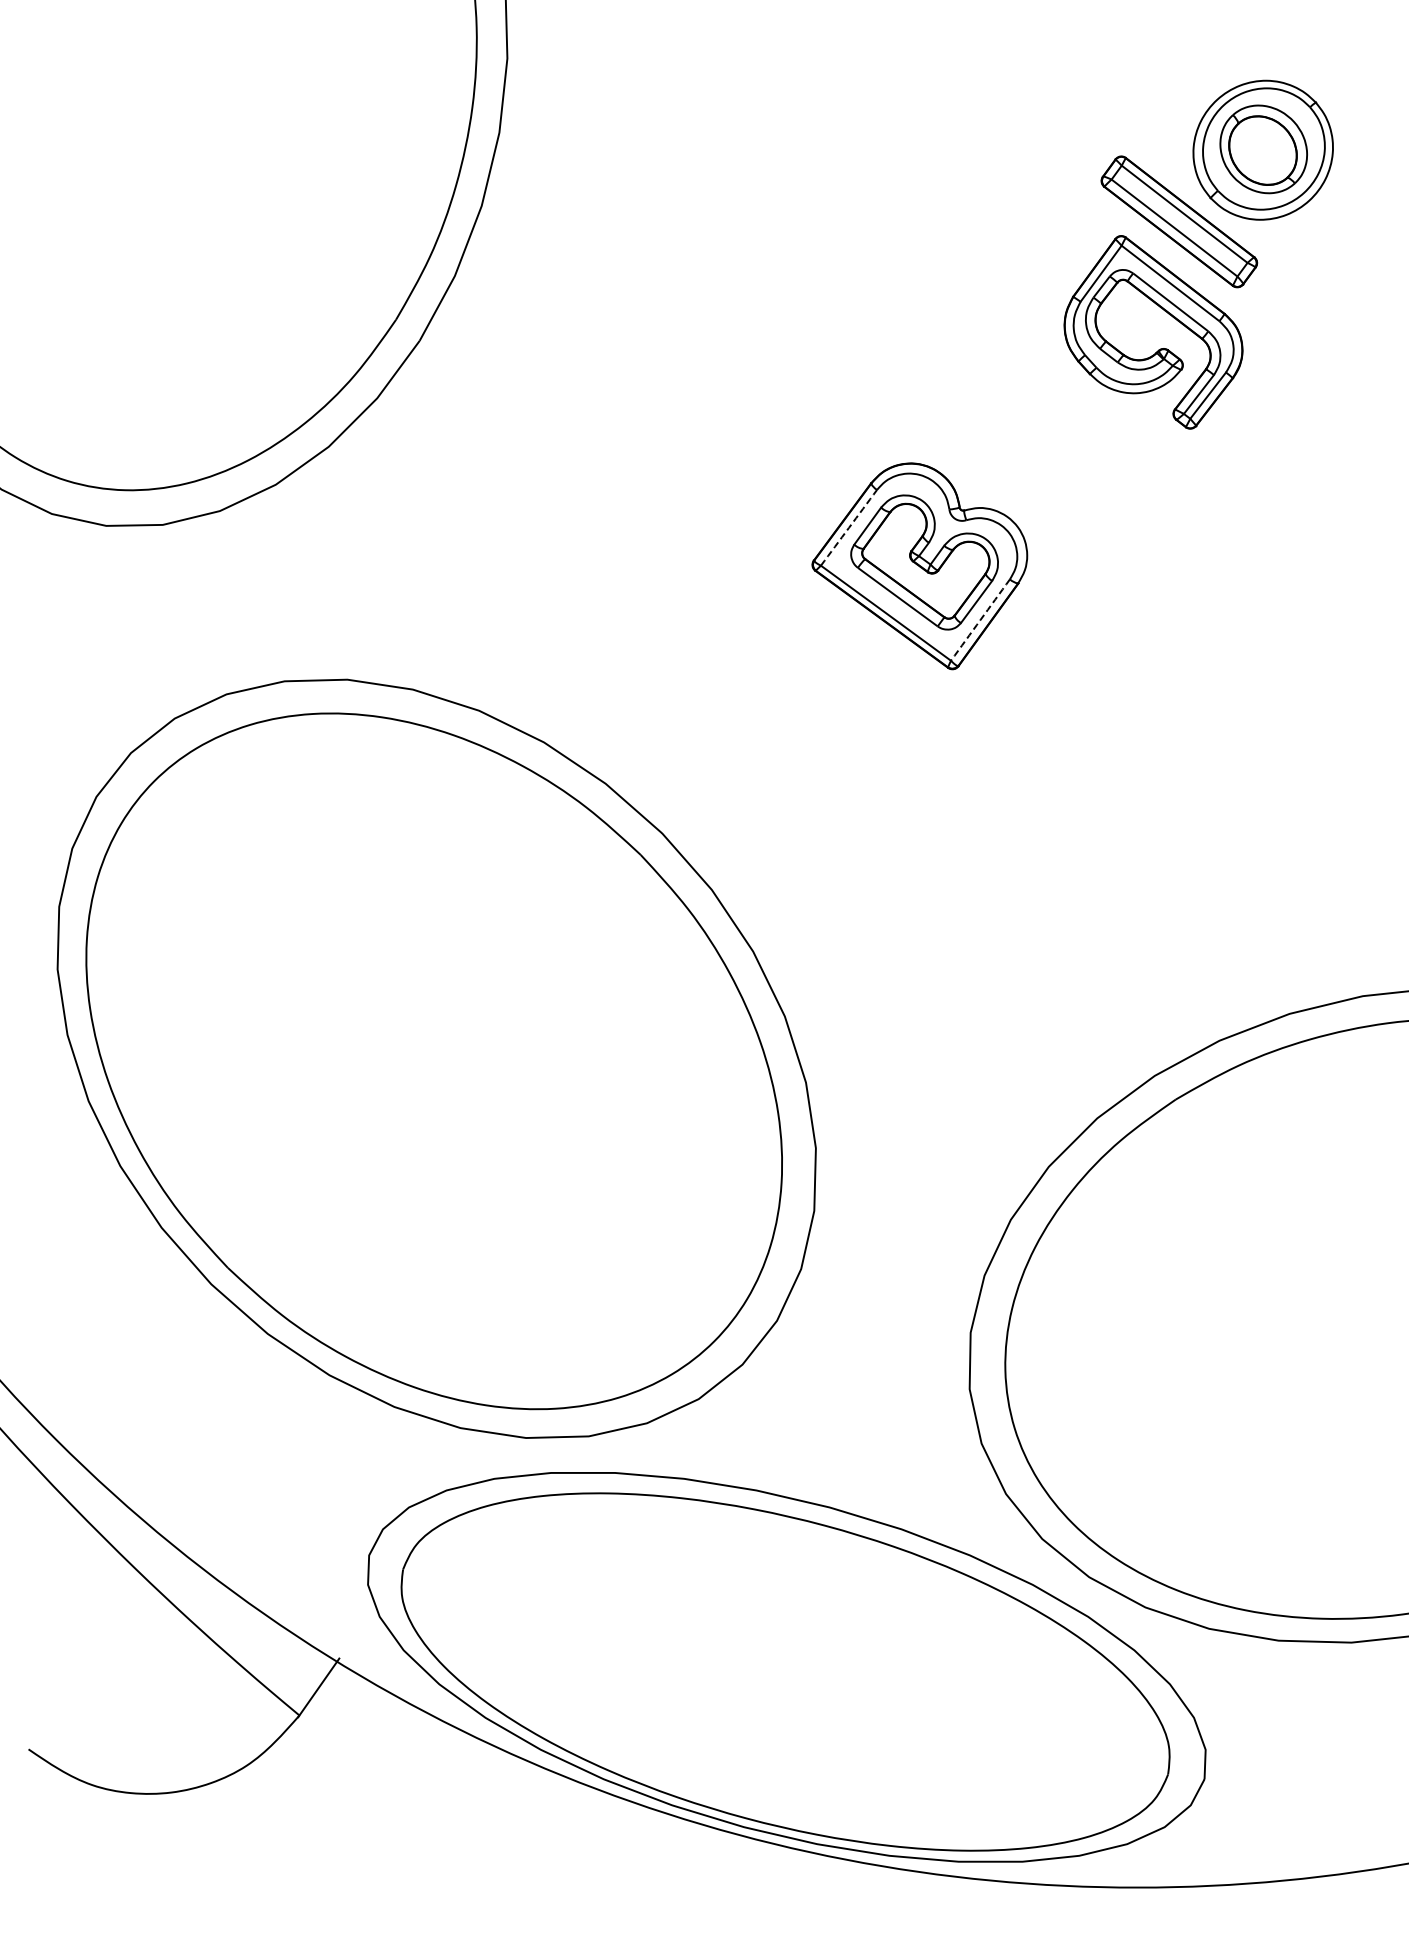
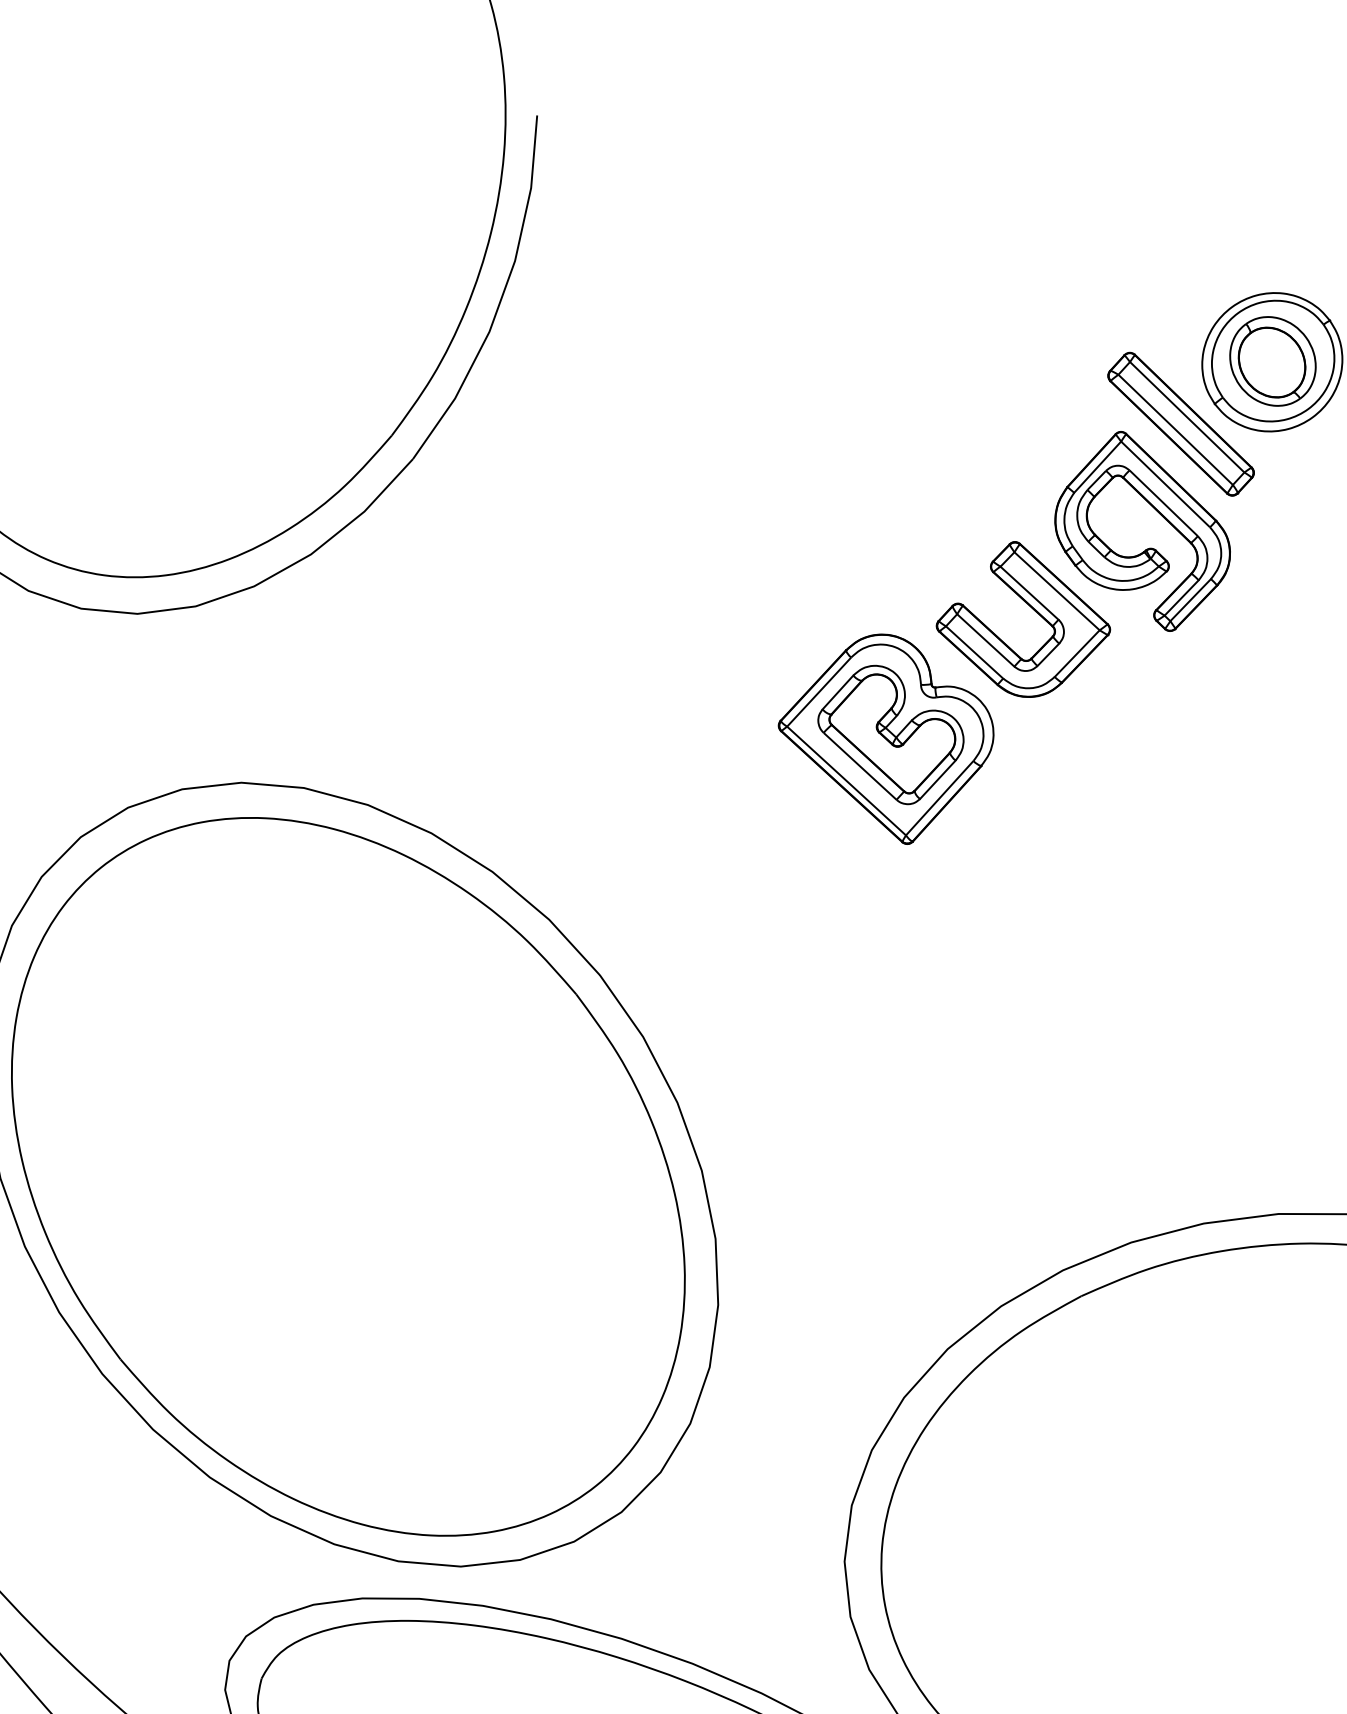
part: (1050, 421) -> (1031, 608), added
arc: (849, 527) -> (819, 691), dashed -> solid
arc: (980, 620) -> (939, 798), dashed -> solid

